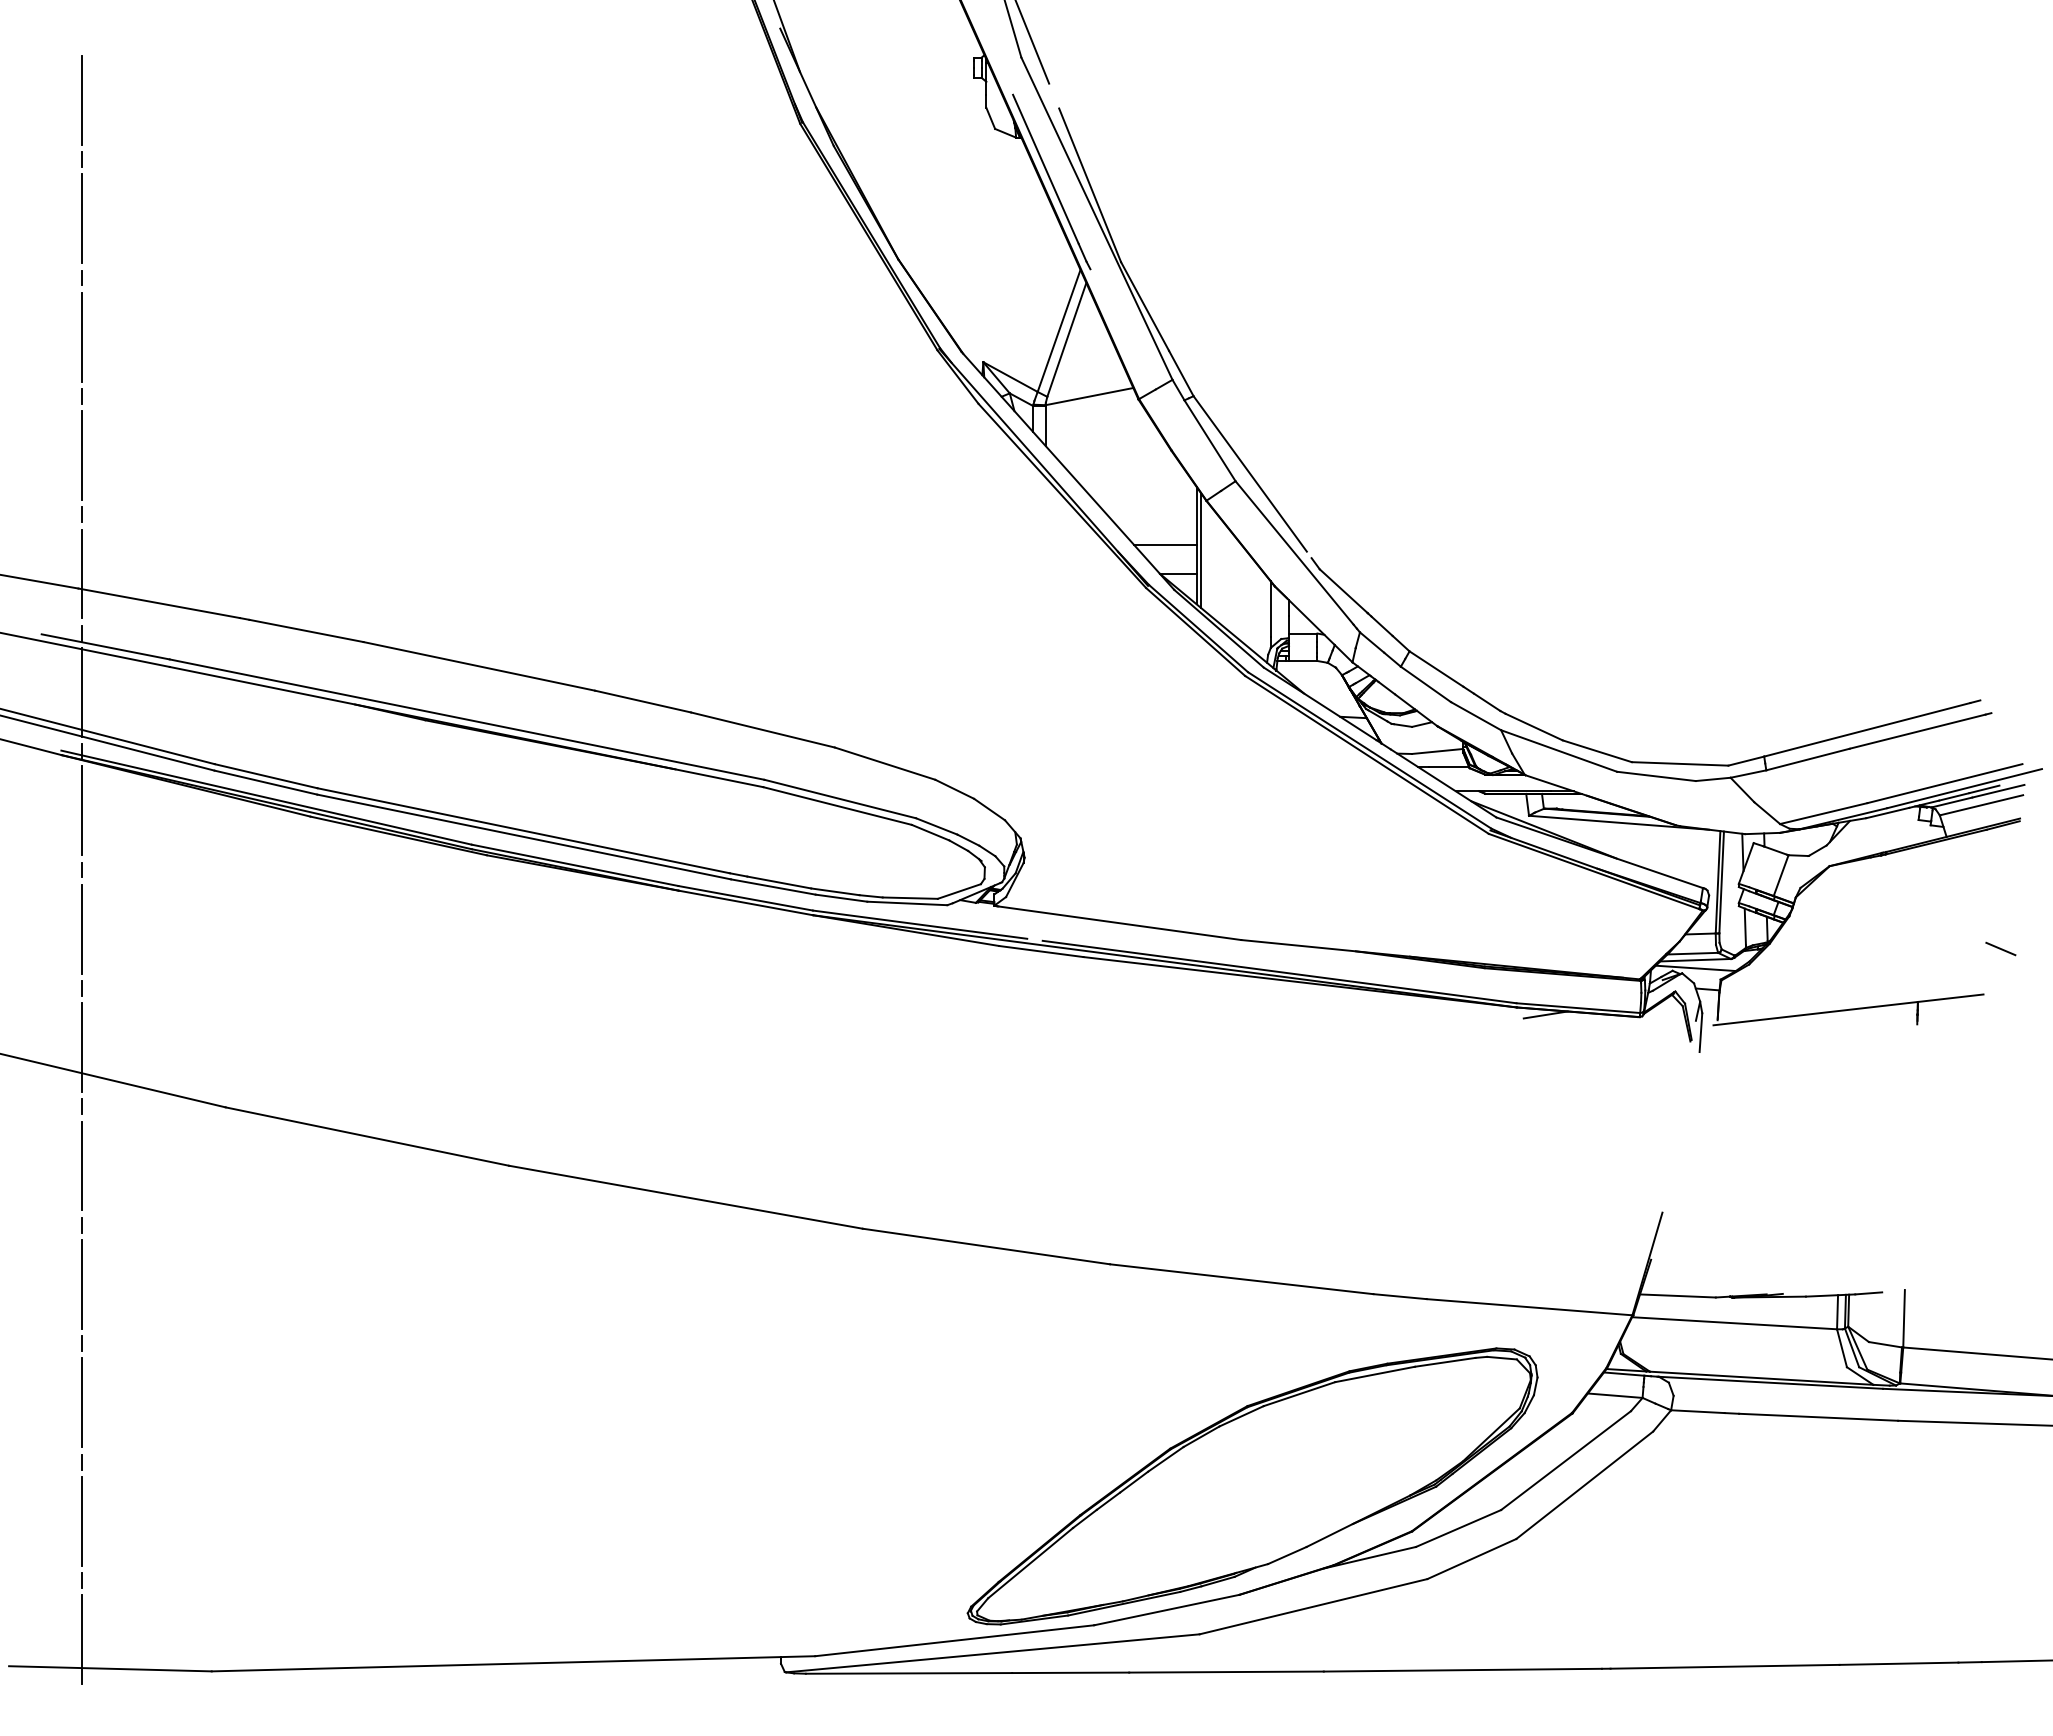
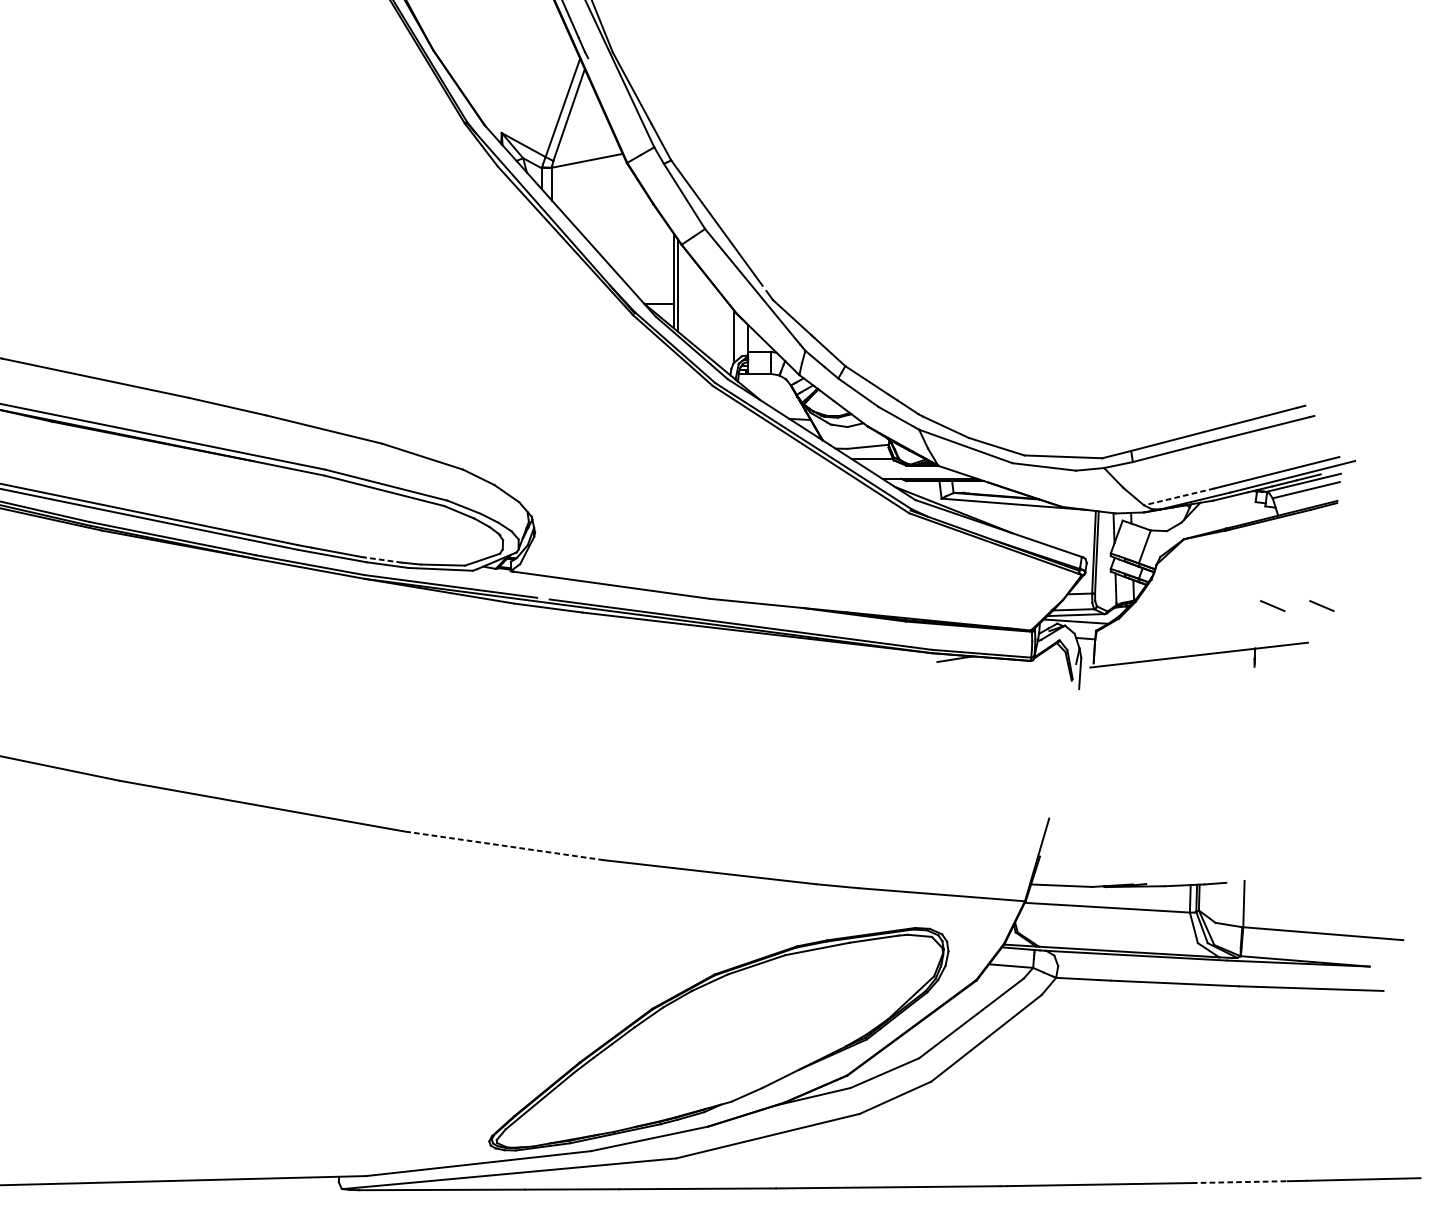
line: (1164, 544) -> (647, 280), removed
line: (1823, 813) -> (1178, 496), solid -> dashed
line: (834, 891) -> (381, 559), solid -> dashed
line: (1939, 948) -> (1272, 605), added
line: (986, 1246) -> (504, 845), solid -> dashed
line: (1899, 1663) -> (1240, 1181), solid -> dashed

